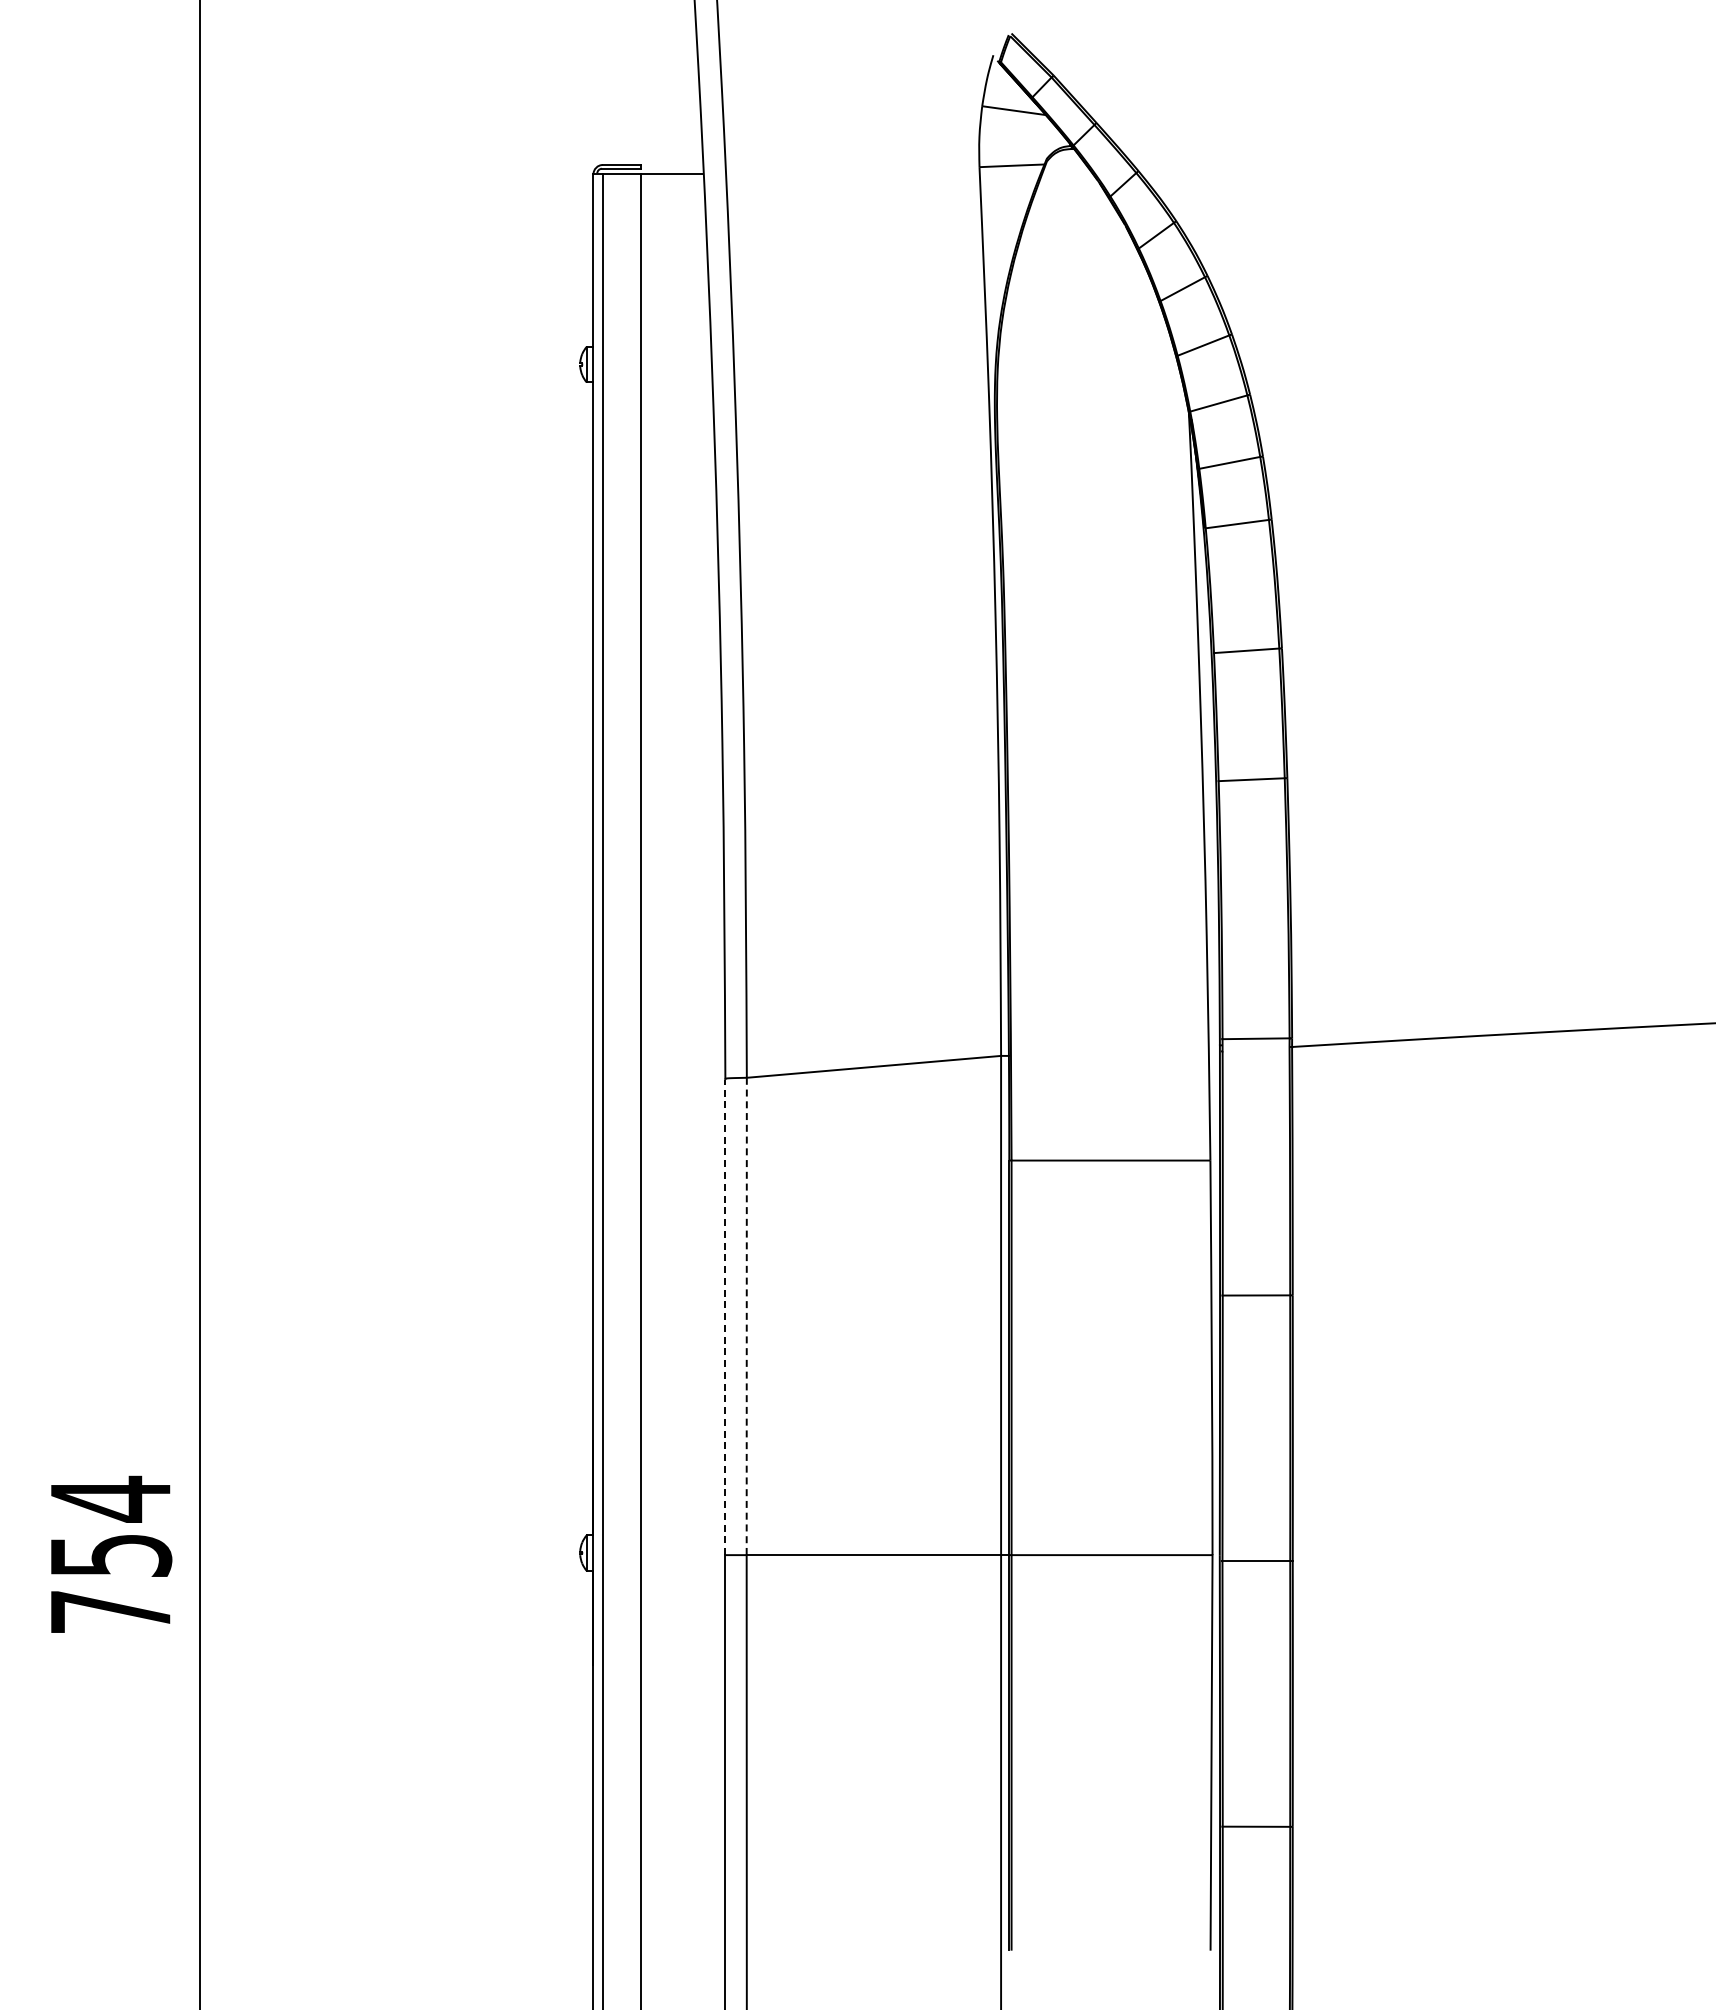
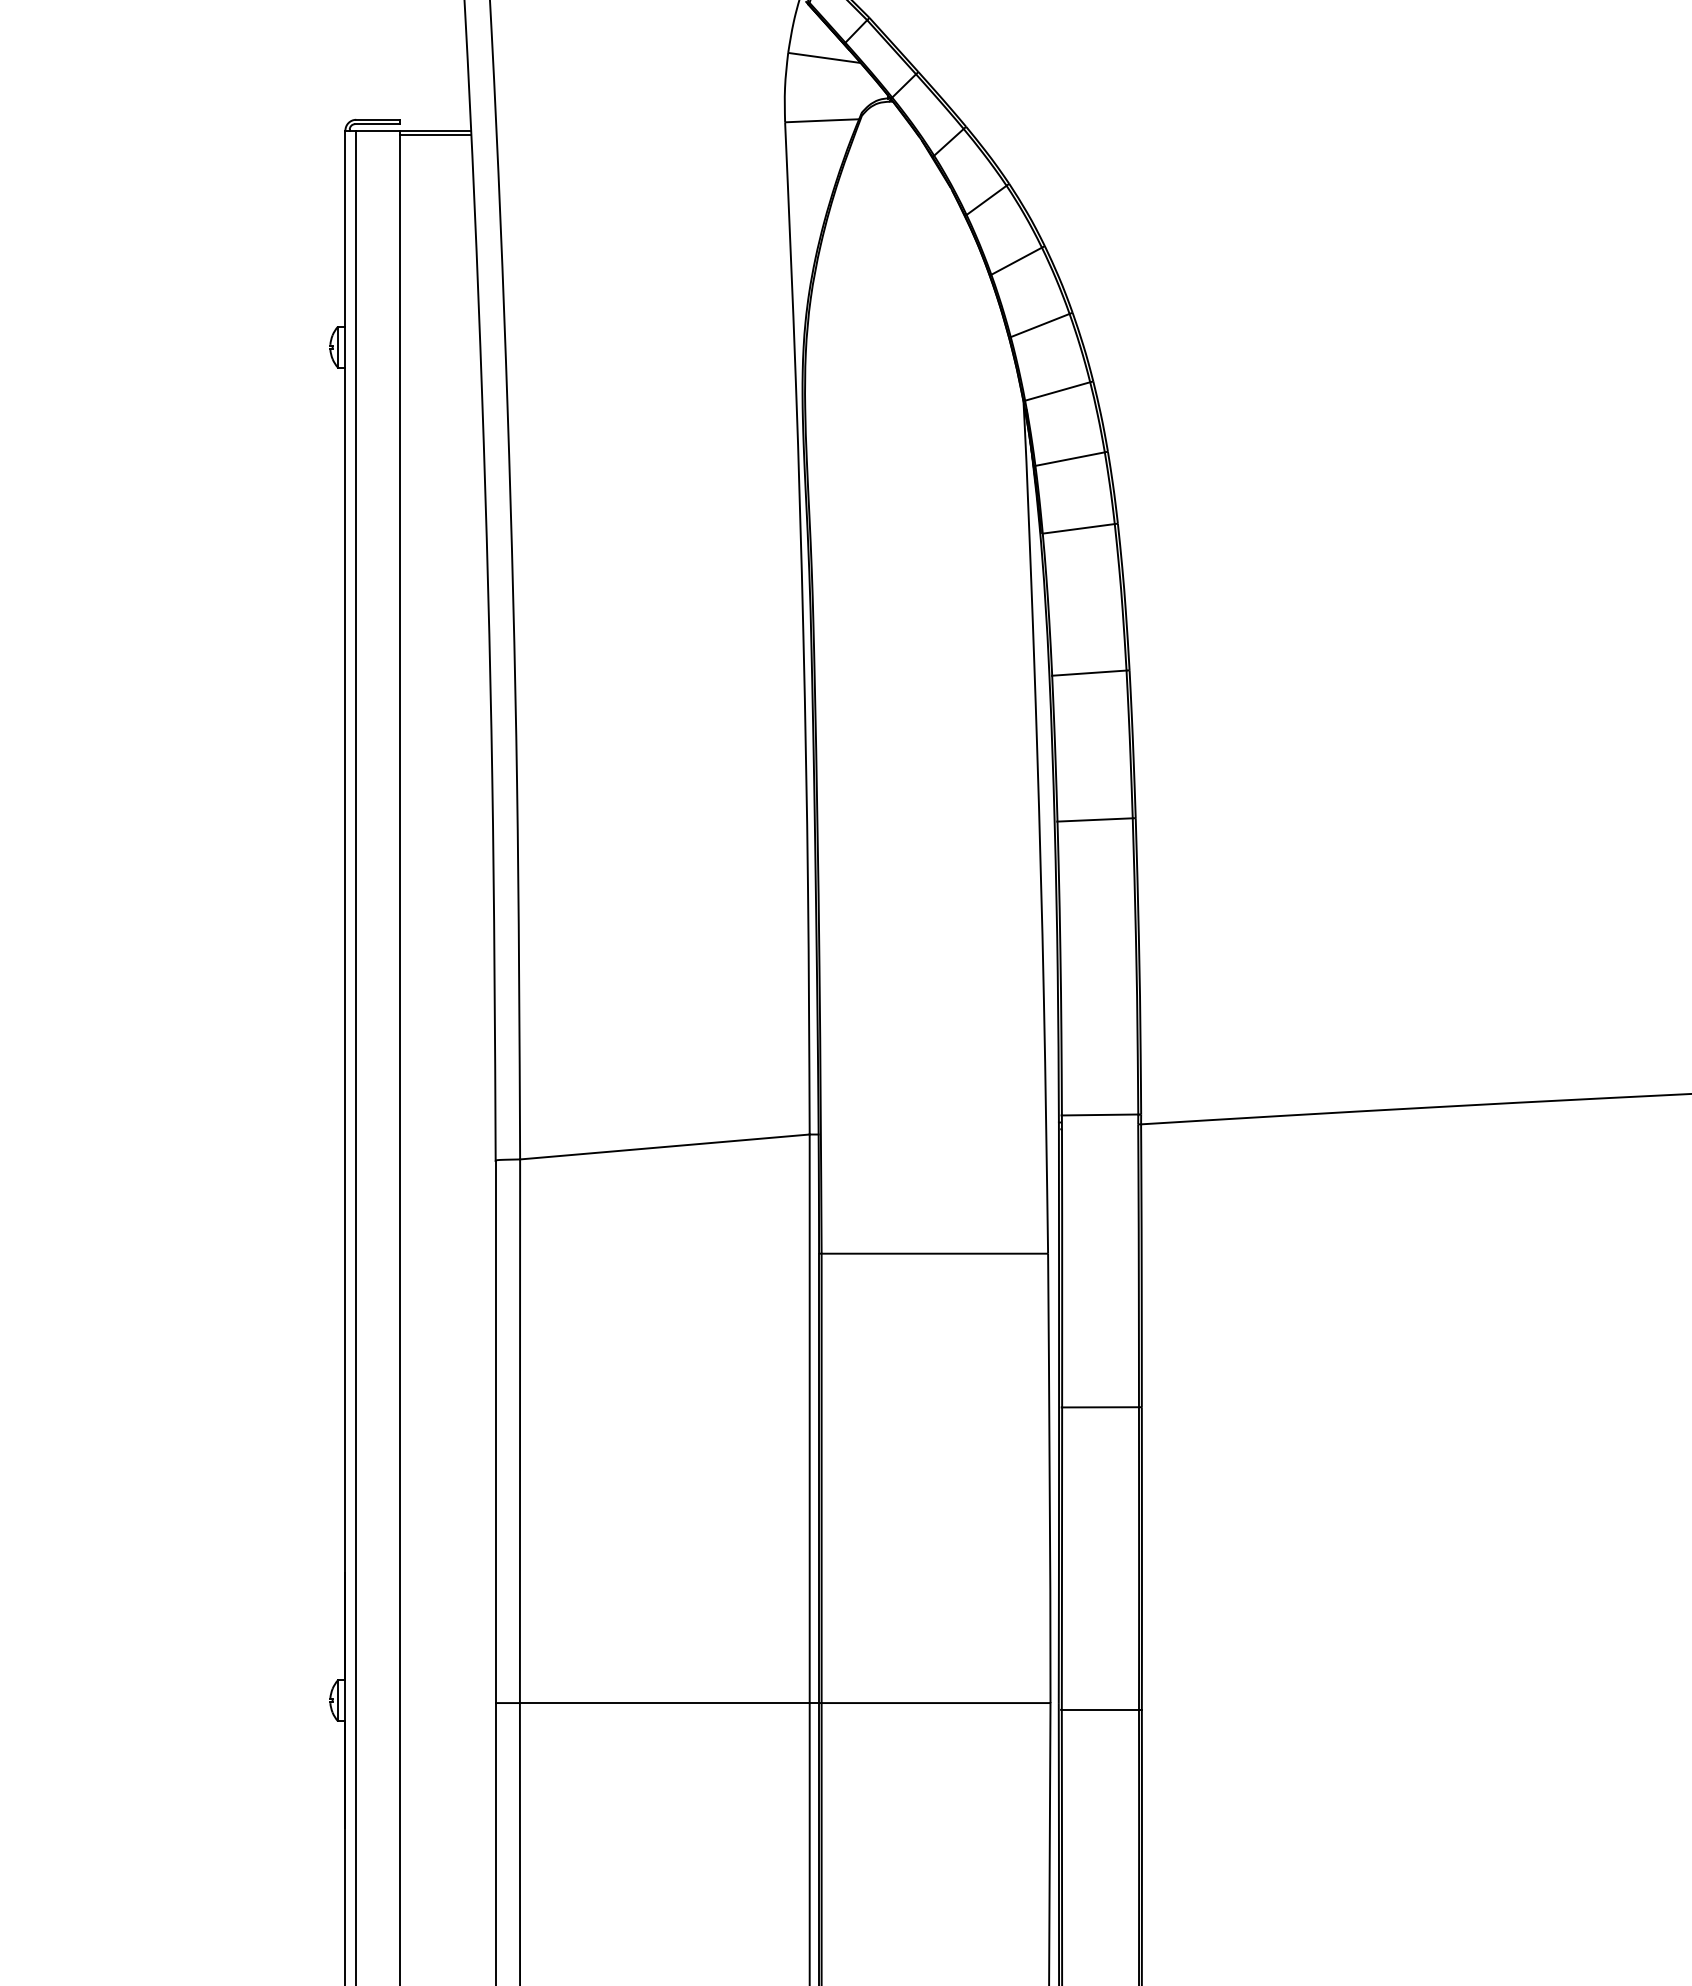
line: (671, 178) -> (434, 135), added
line: (746, 1316) -> (519, 1431), dashed -> solid
line: (725, 1317) -> (495, 1432), dashed -> solid

